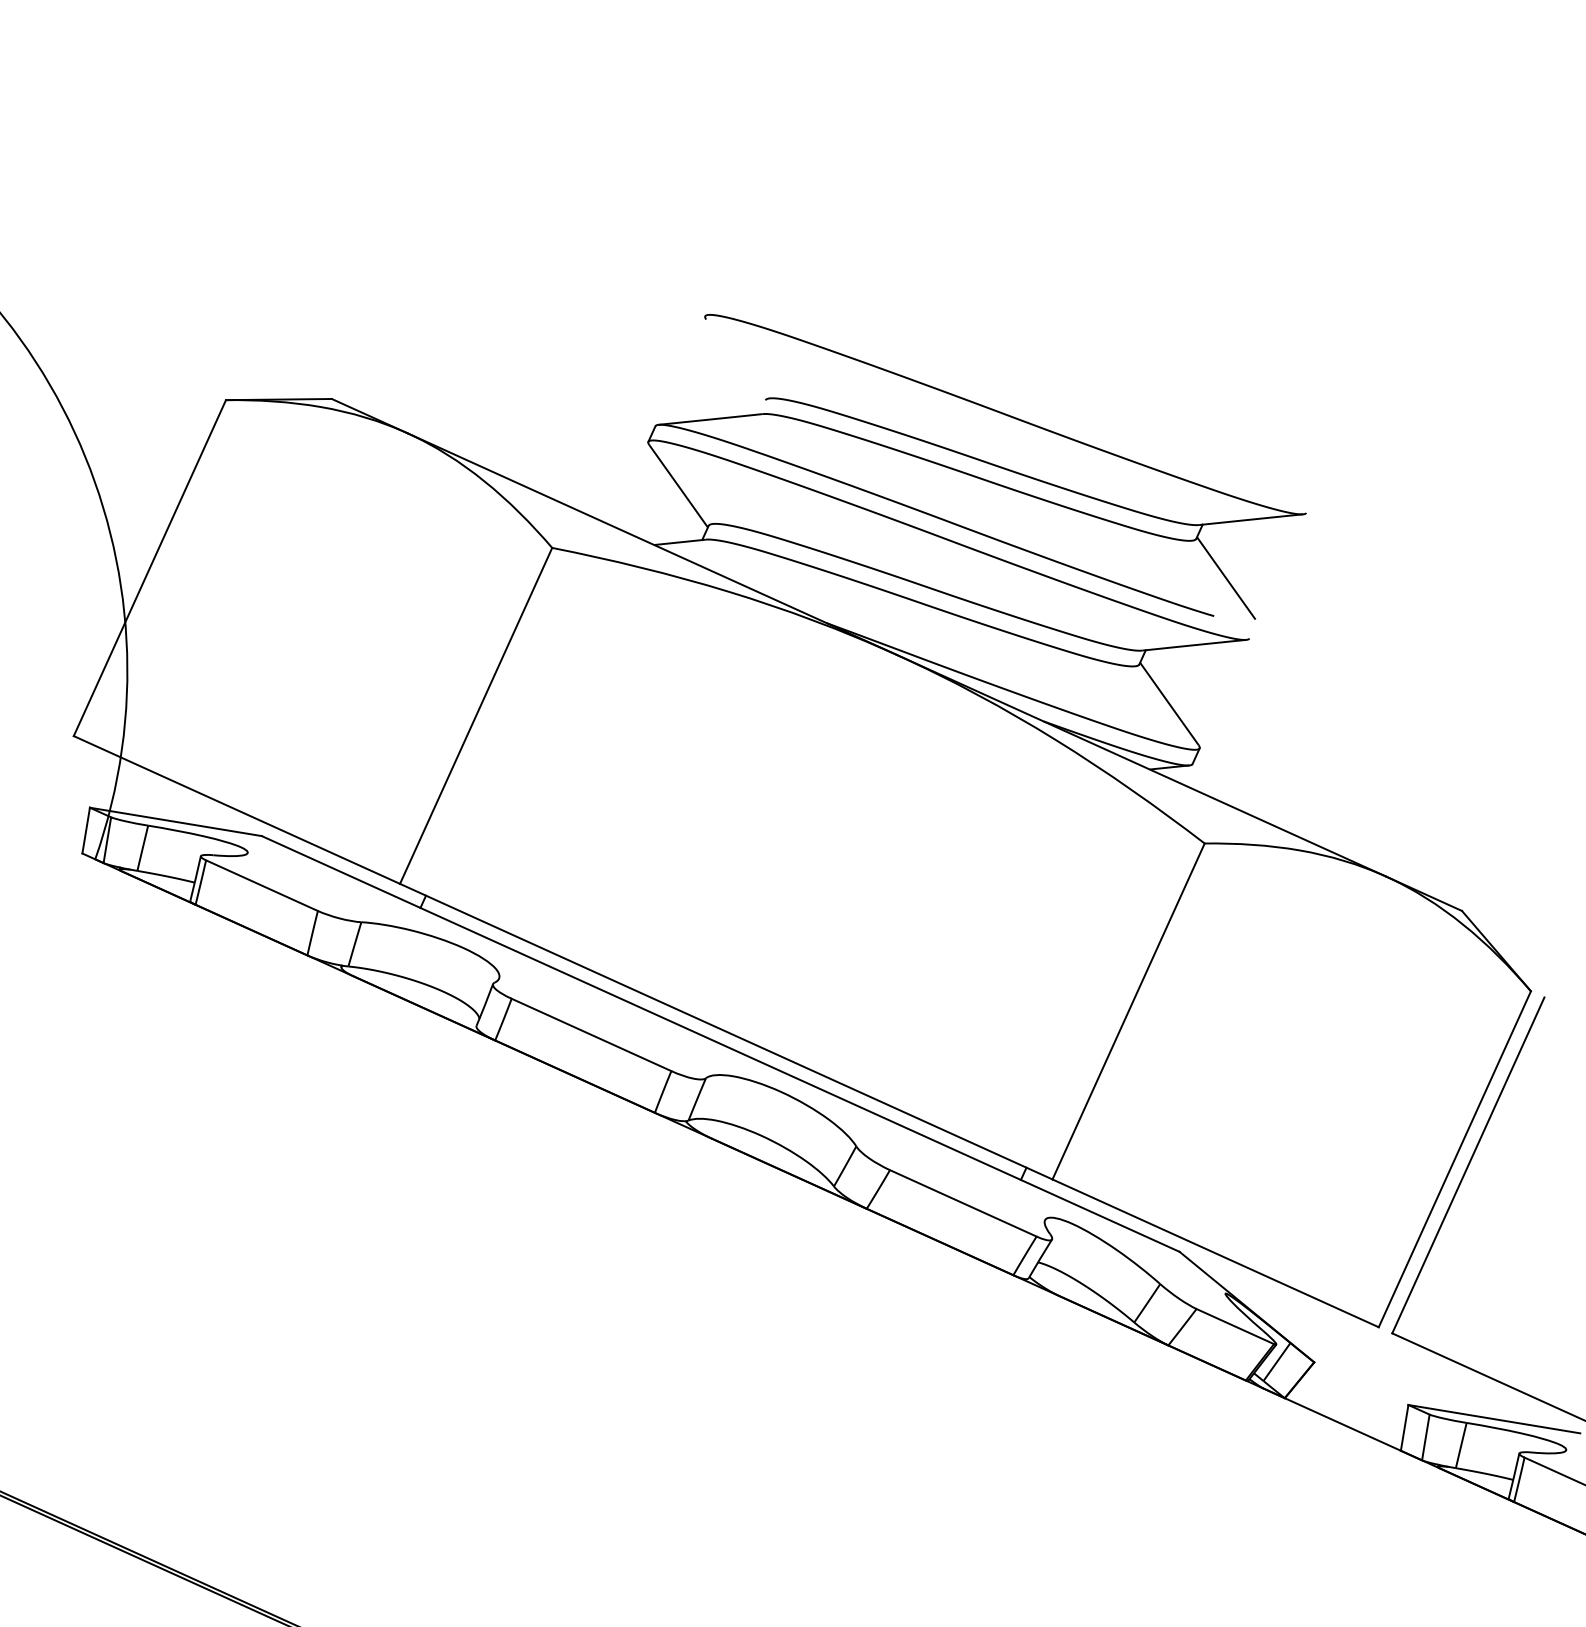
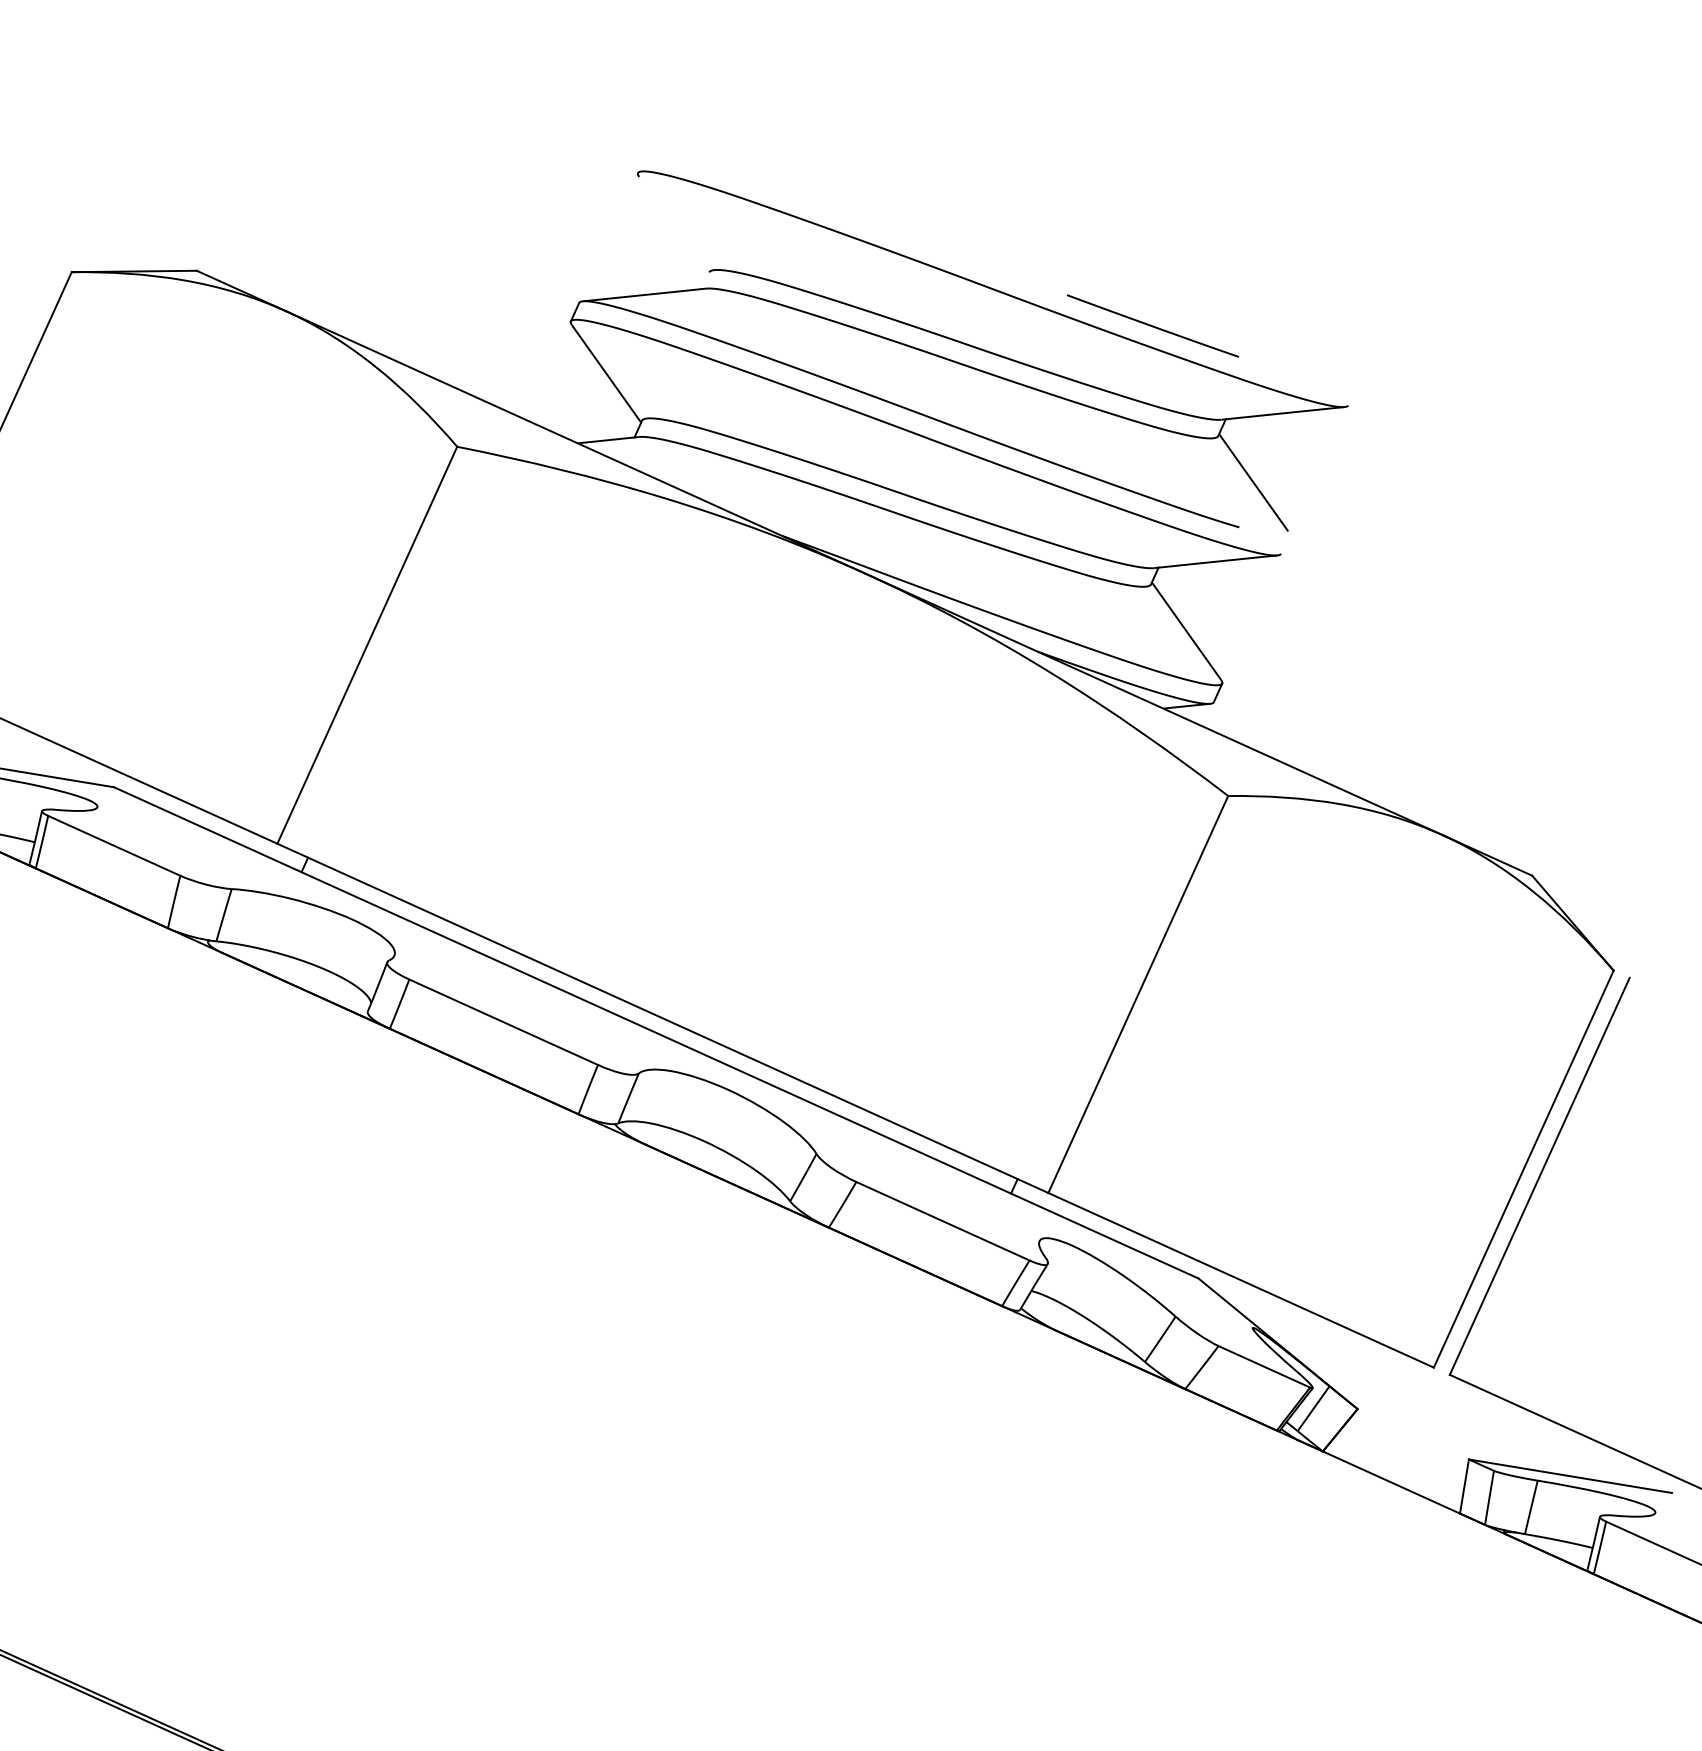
line: (1140, 445) -> (1152, 325), added

